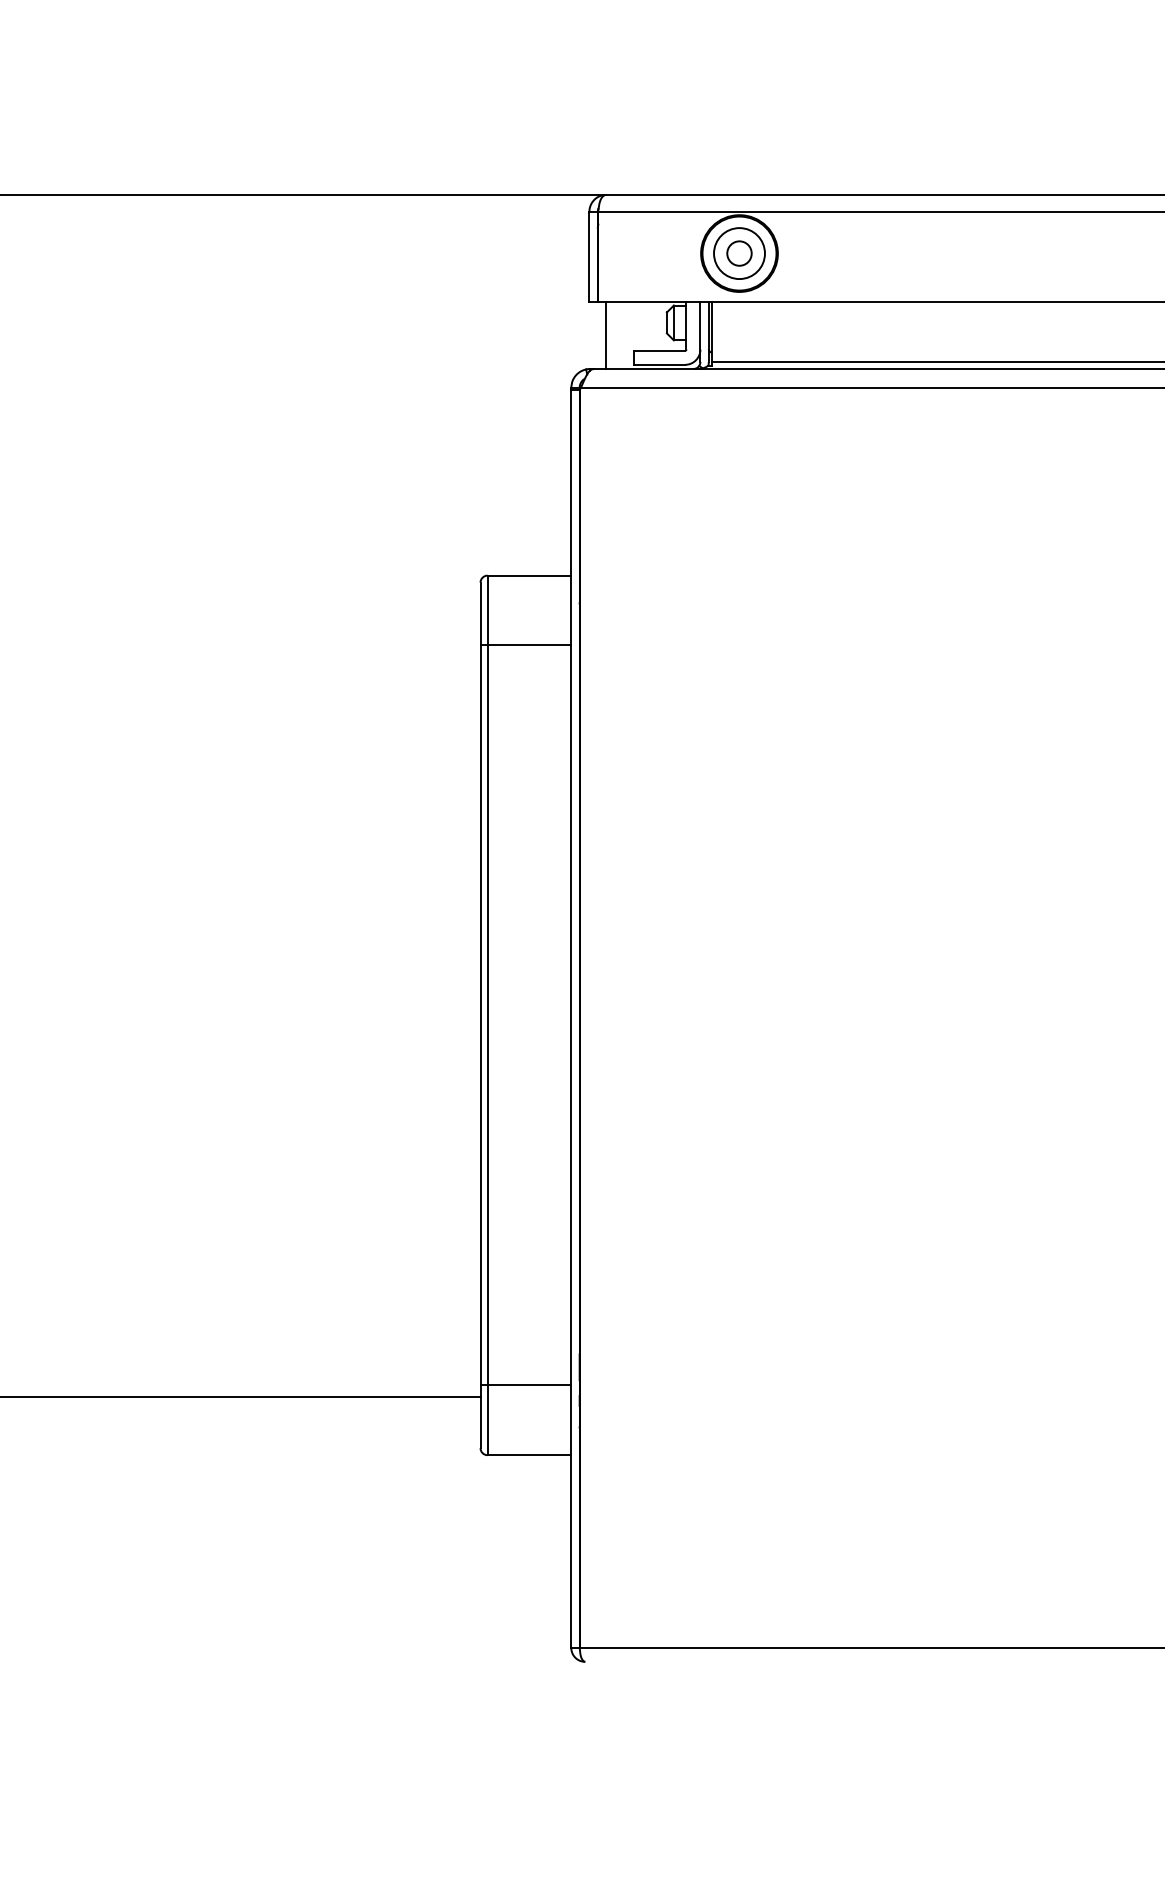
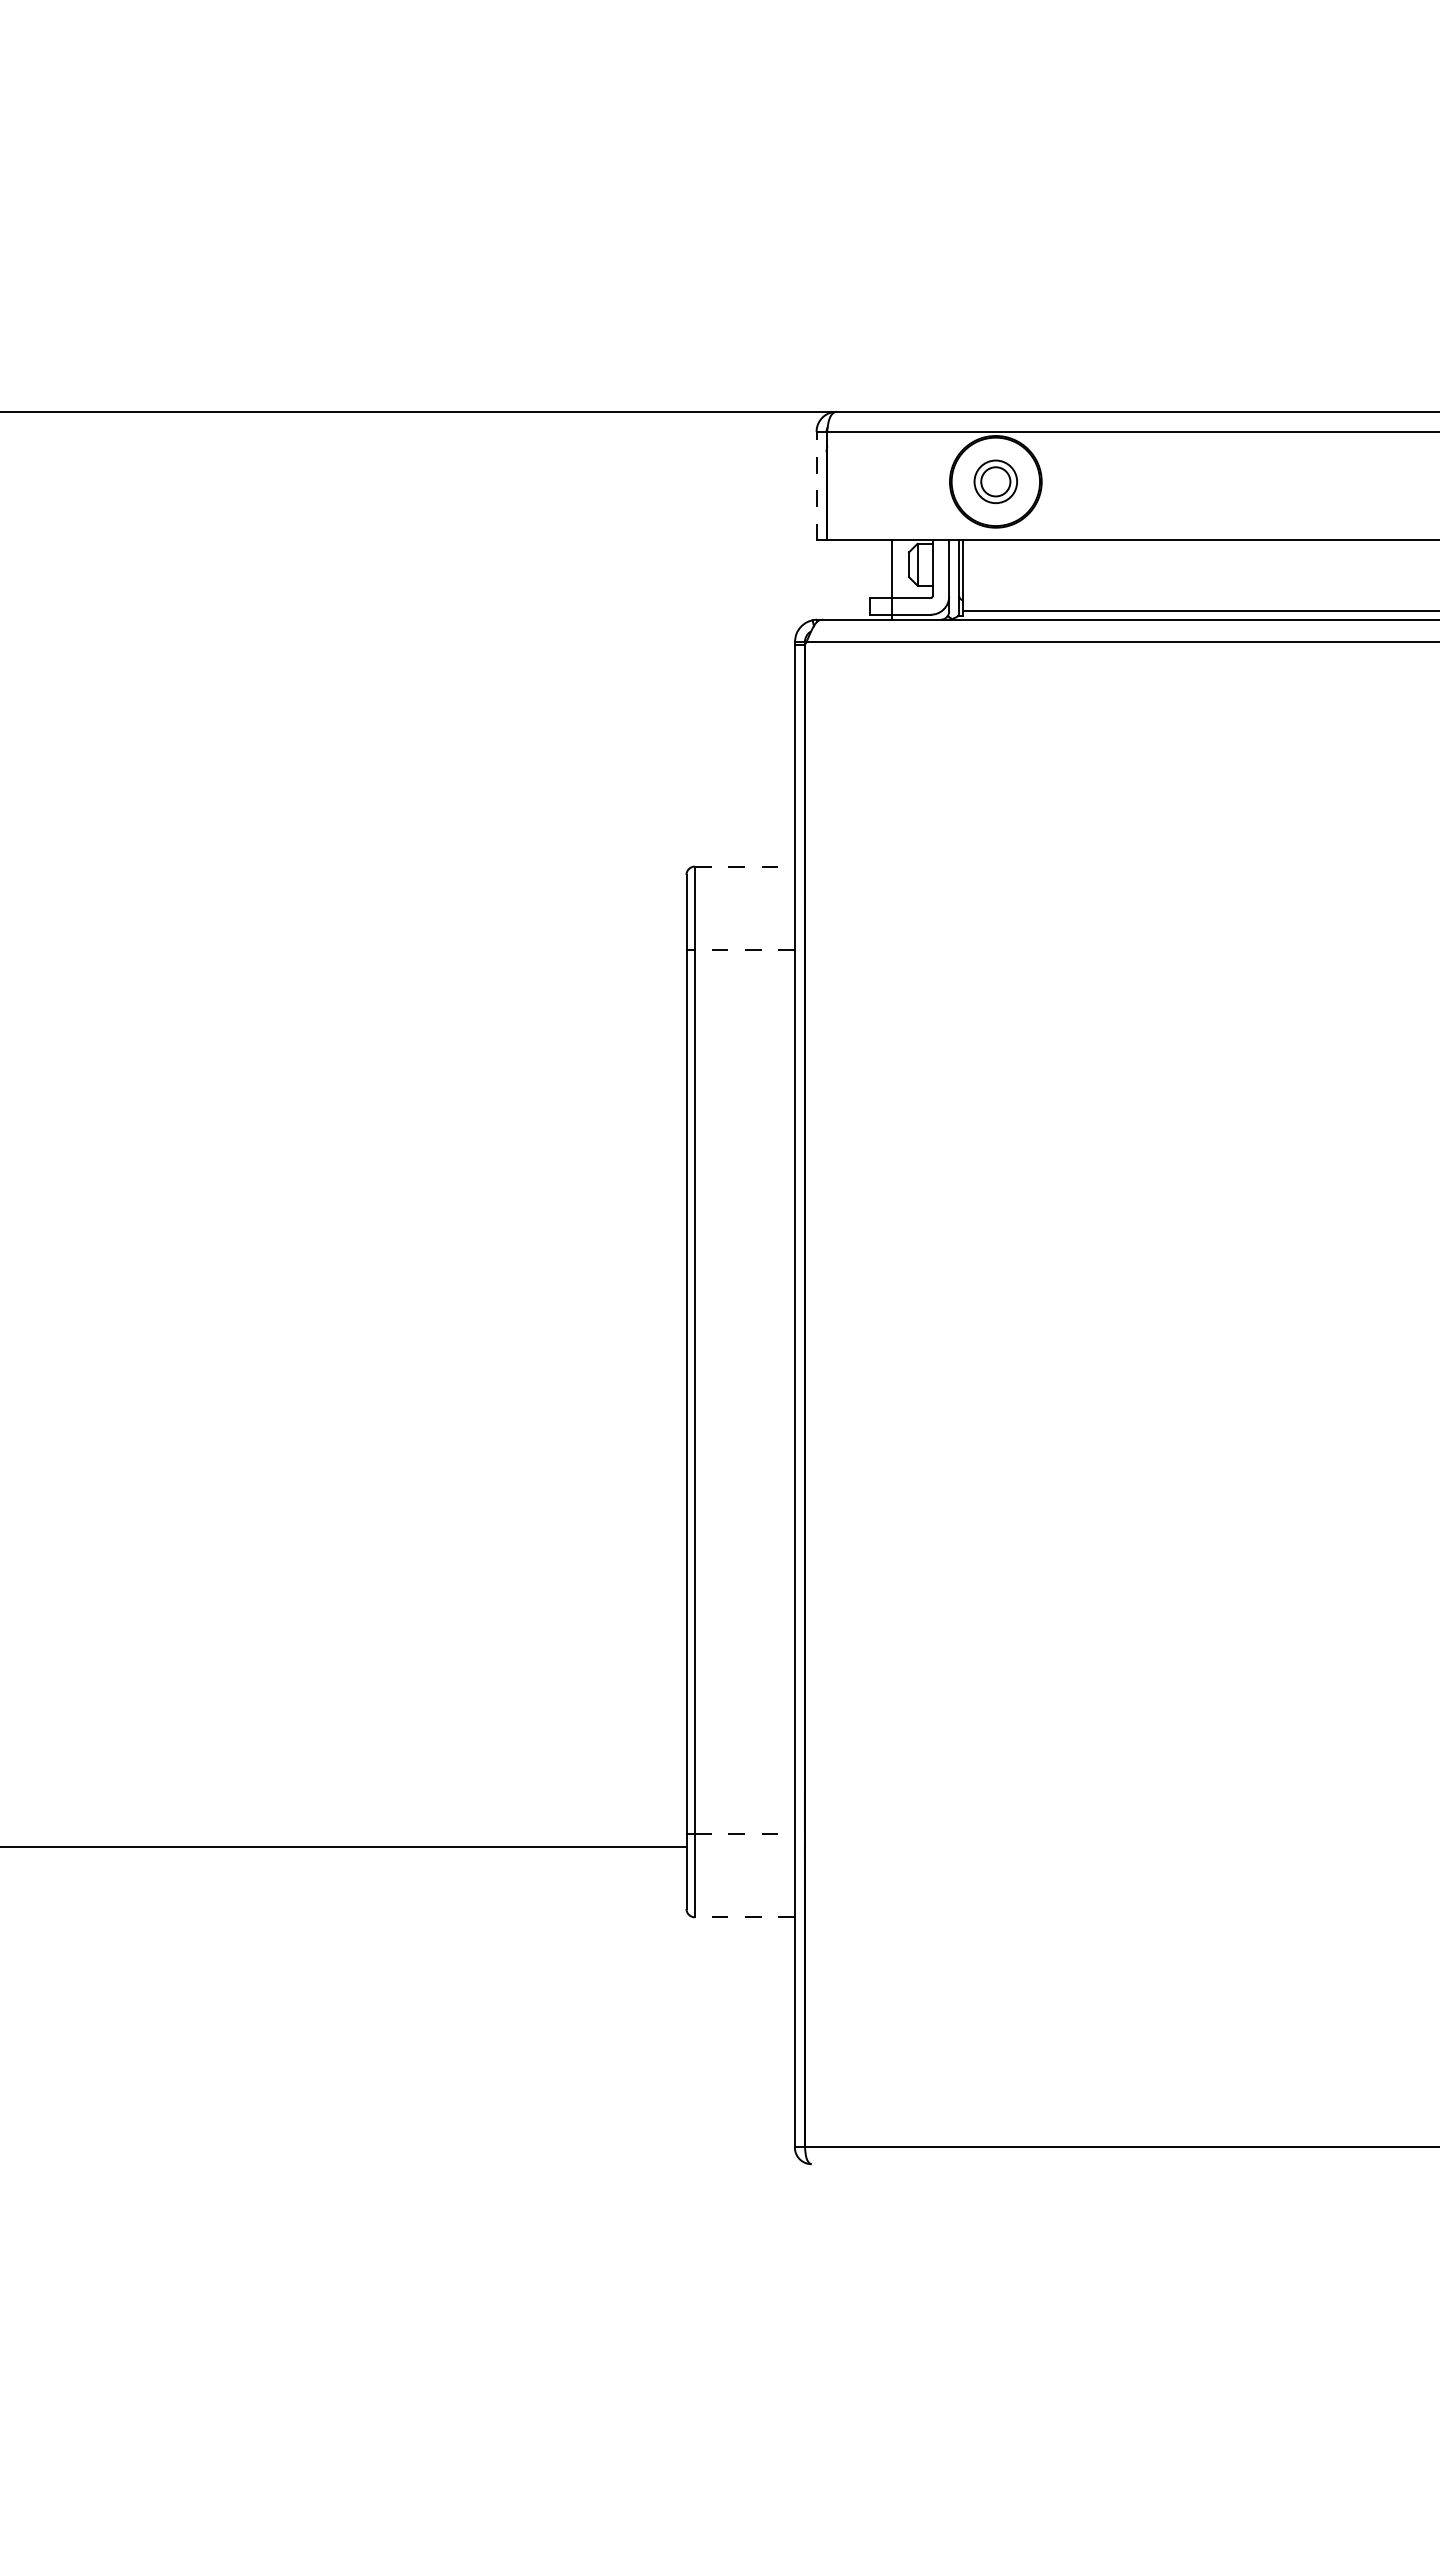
circle: (739, 253) -> (995, 481), size x0.7
line: (589, 256) -> (816, 485), solid -> dashed
line: (606, 335) -> (891, 579), moved
line: (529, 575) -> (745, 866), solid -> dashed
line: (529, 645) -> (744, 949), solid -> dashed
line: (529, 1385) -> (745, 1833), solid -> dashed
line: (529, 1455) -> (744, 1917), solid -> dashed

